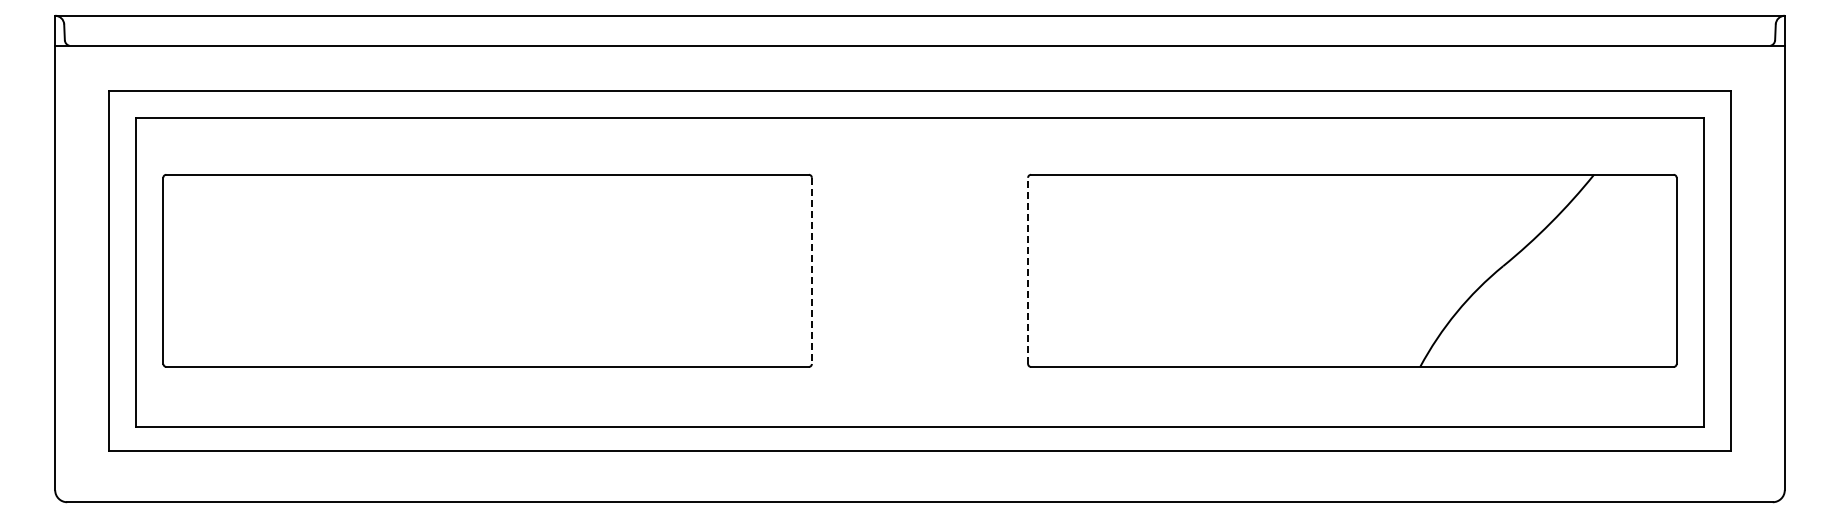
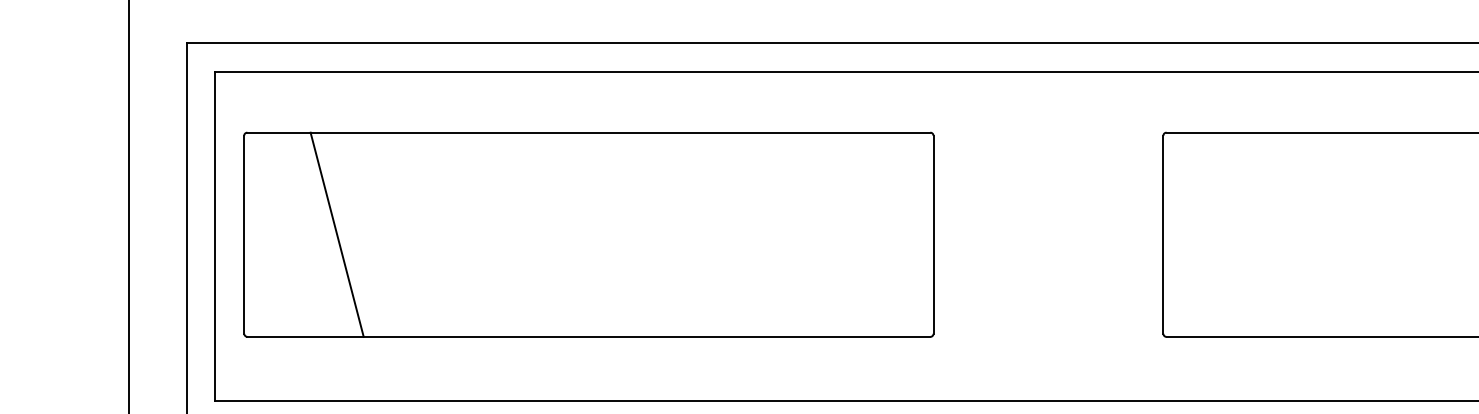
line: (250, 270) -> (336, 234), added
line: (1028, 270) -> (1163, 234), dashed -> solid
line: (811, 271) -> (933, 235), dashed -> solid

